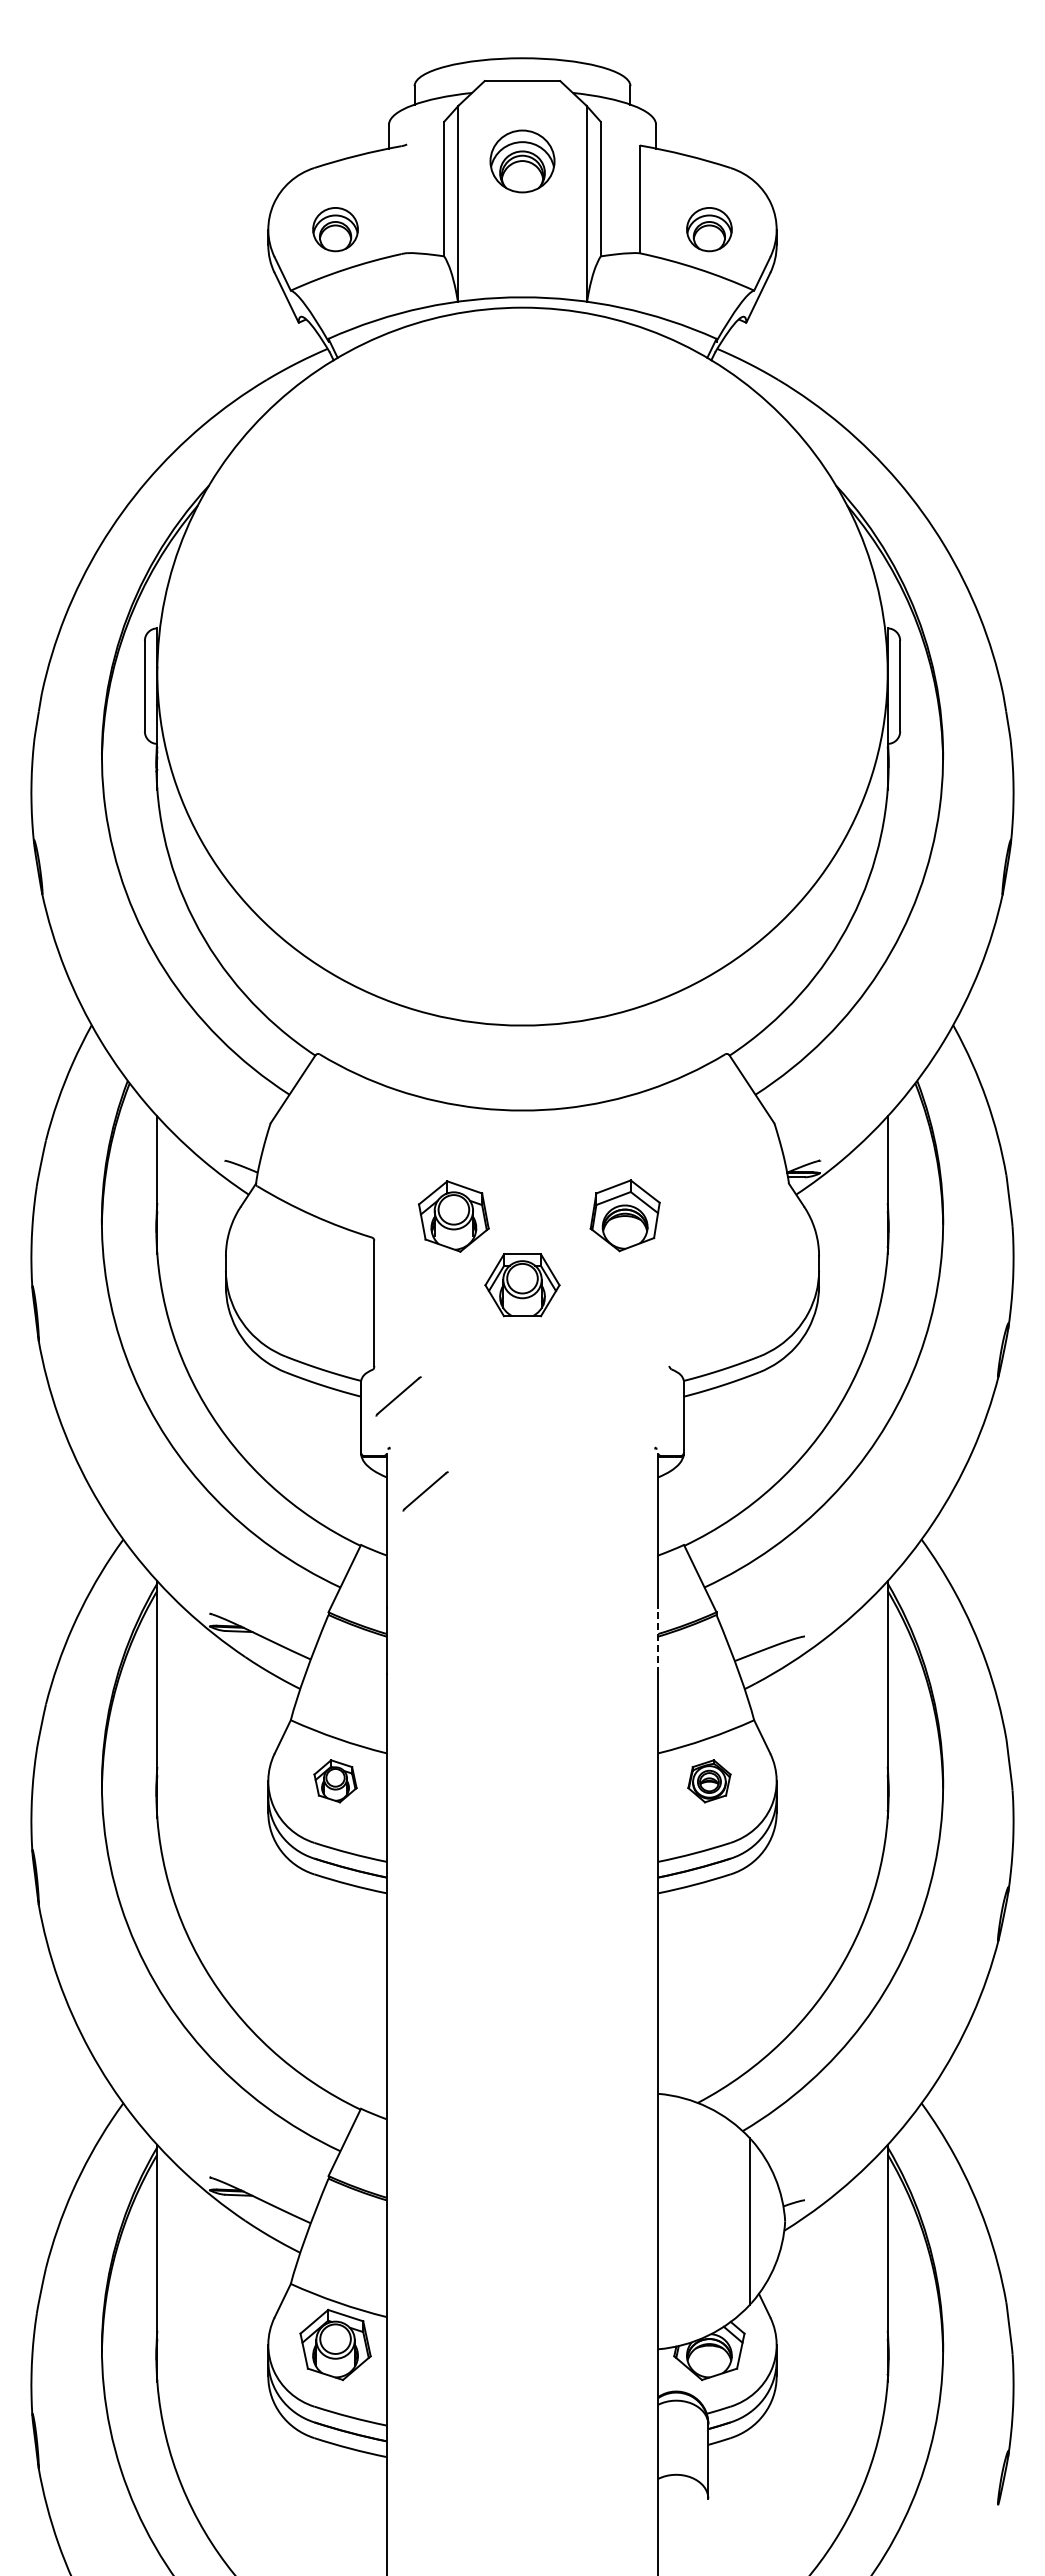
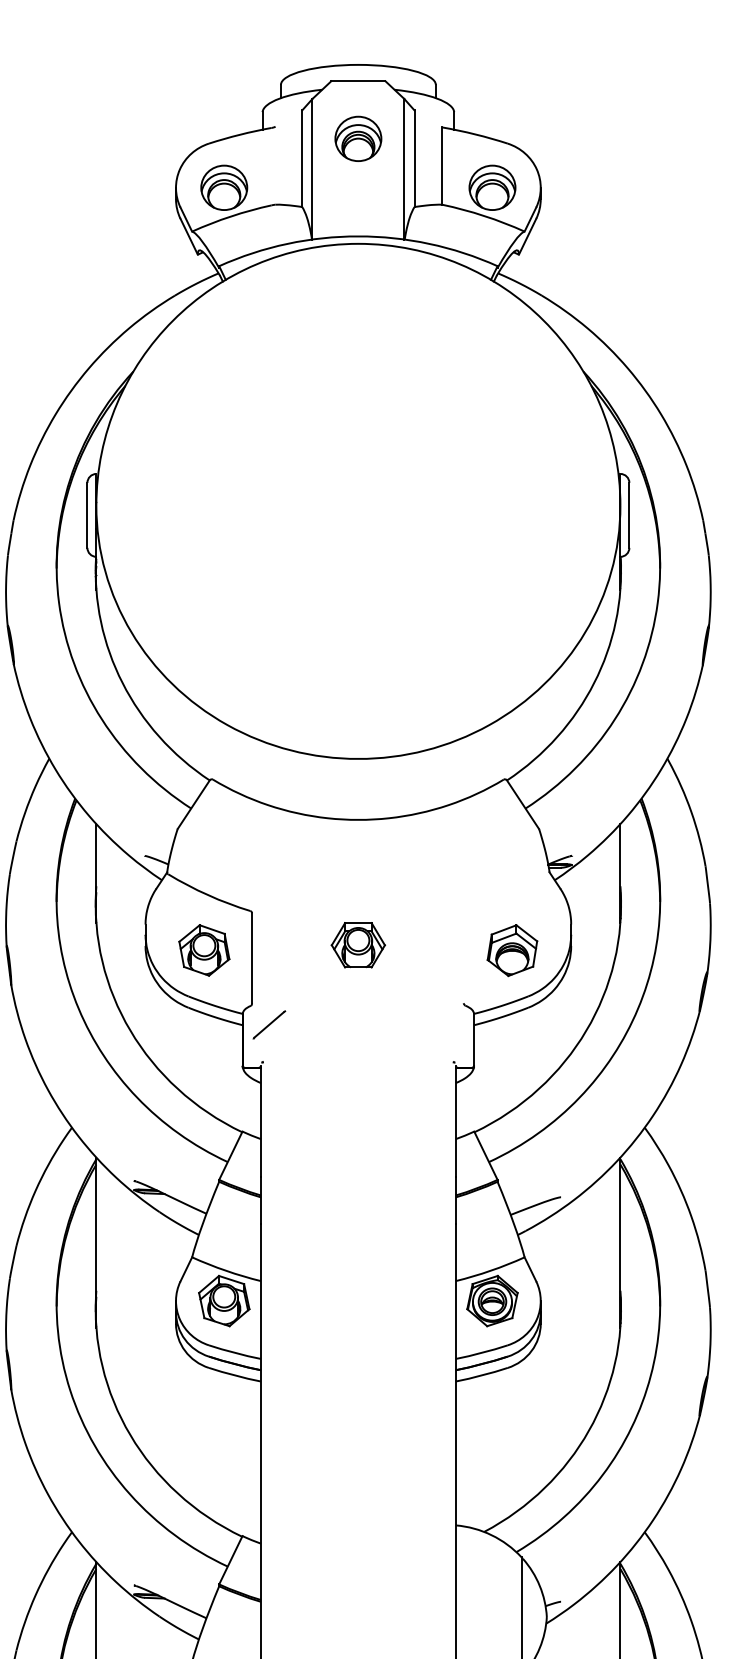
part: (335, 229) -> (224, 187), size x1.43
part: (709, 229) -> (492, 187), size x1.43
part: (624, 1215) -> (511, 950), moved
part: (453, 1216) -> (204, 950), moved
line: (425, 1491) -> (288, 1093), removed
line: (658, 1640) -> (455, 1200), dashed -> solid
part: (335, 1781) -> (224, 1301), size x1.67
part: (709, 1781) -> (492, 1301), size x1.67

